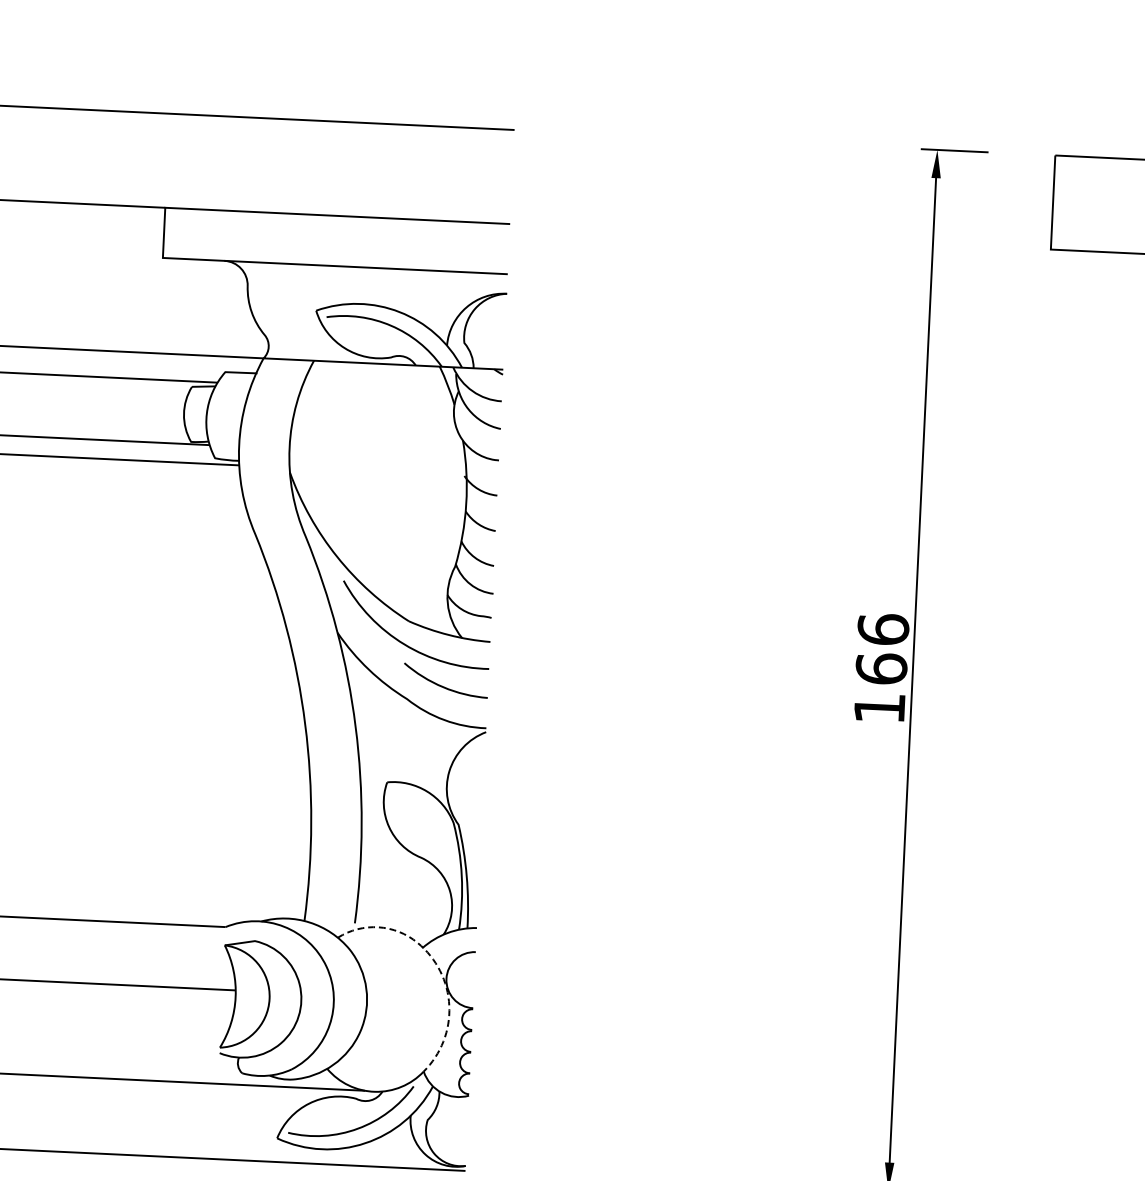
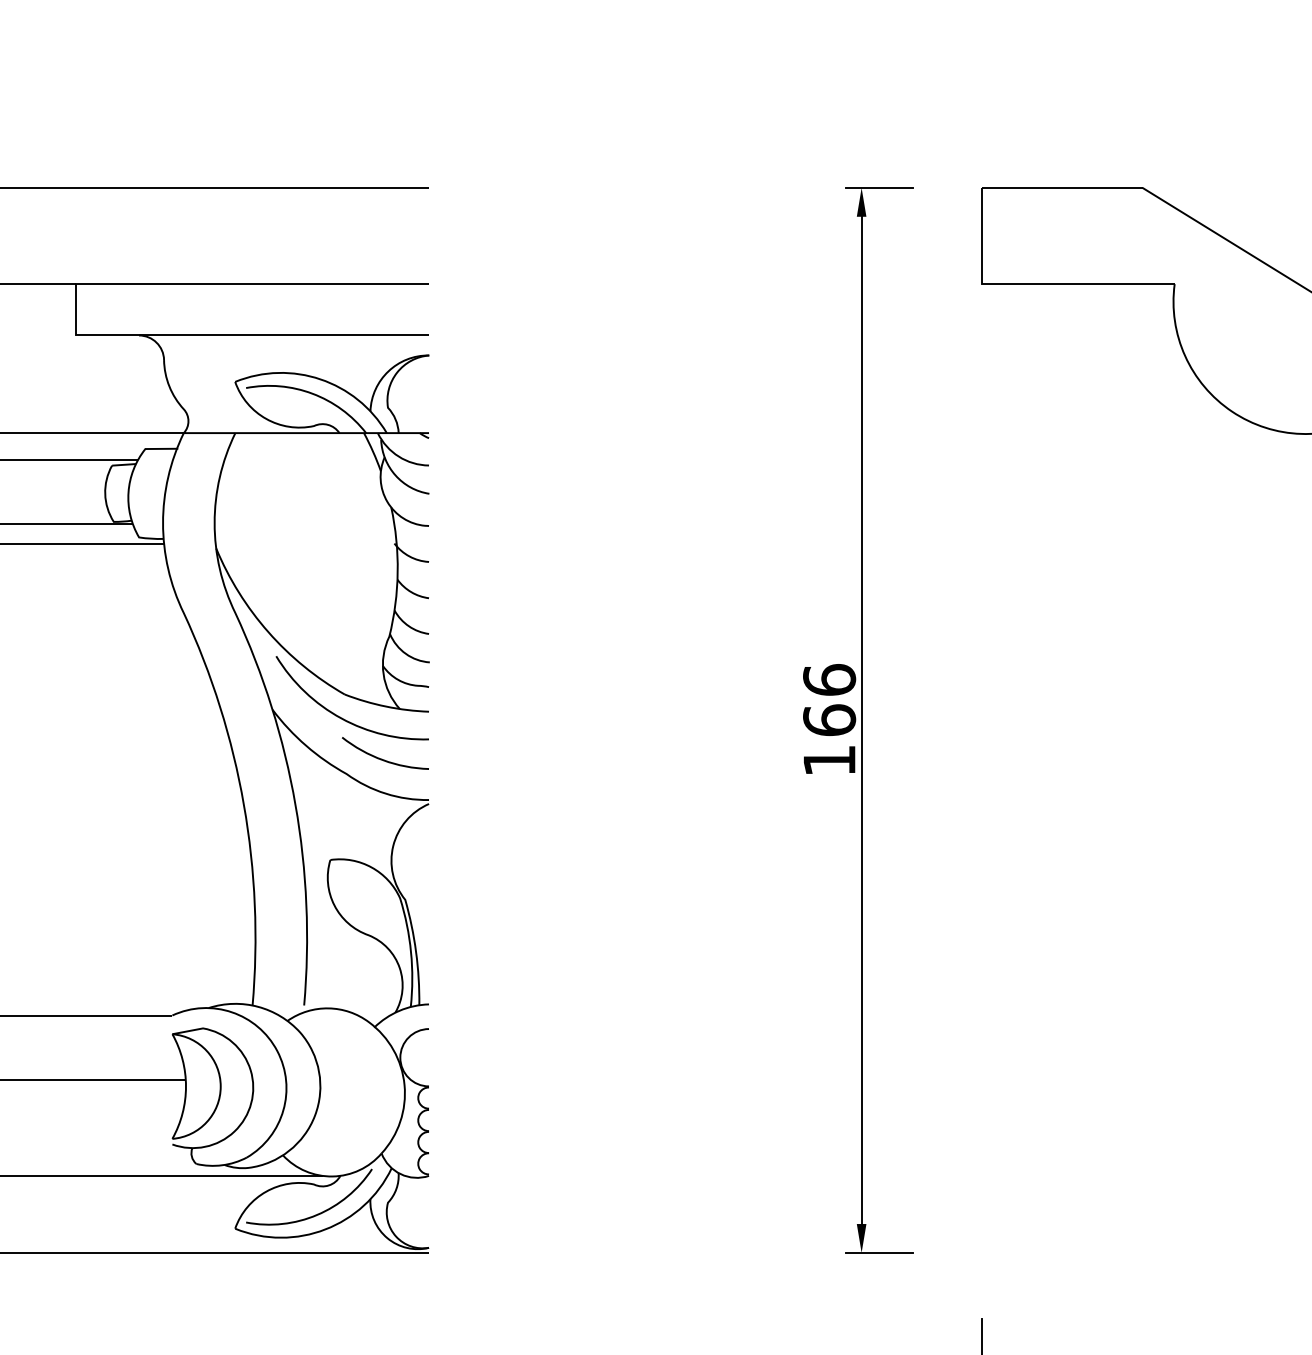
line: (438, 967) -> (391, 1046), dashed -> solid

